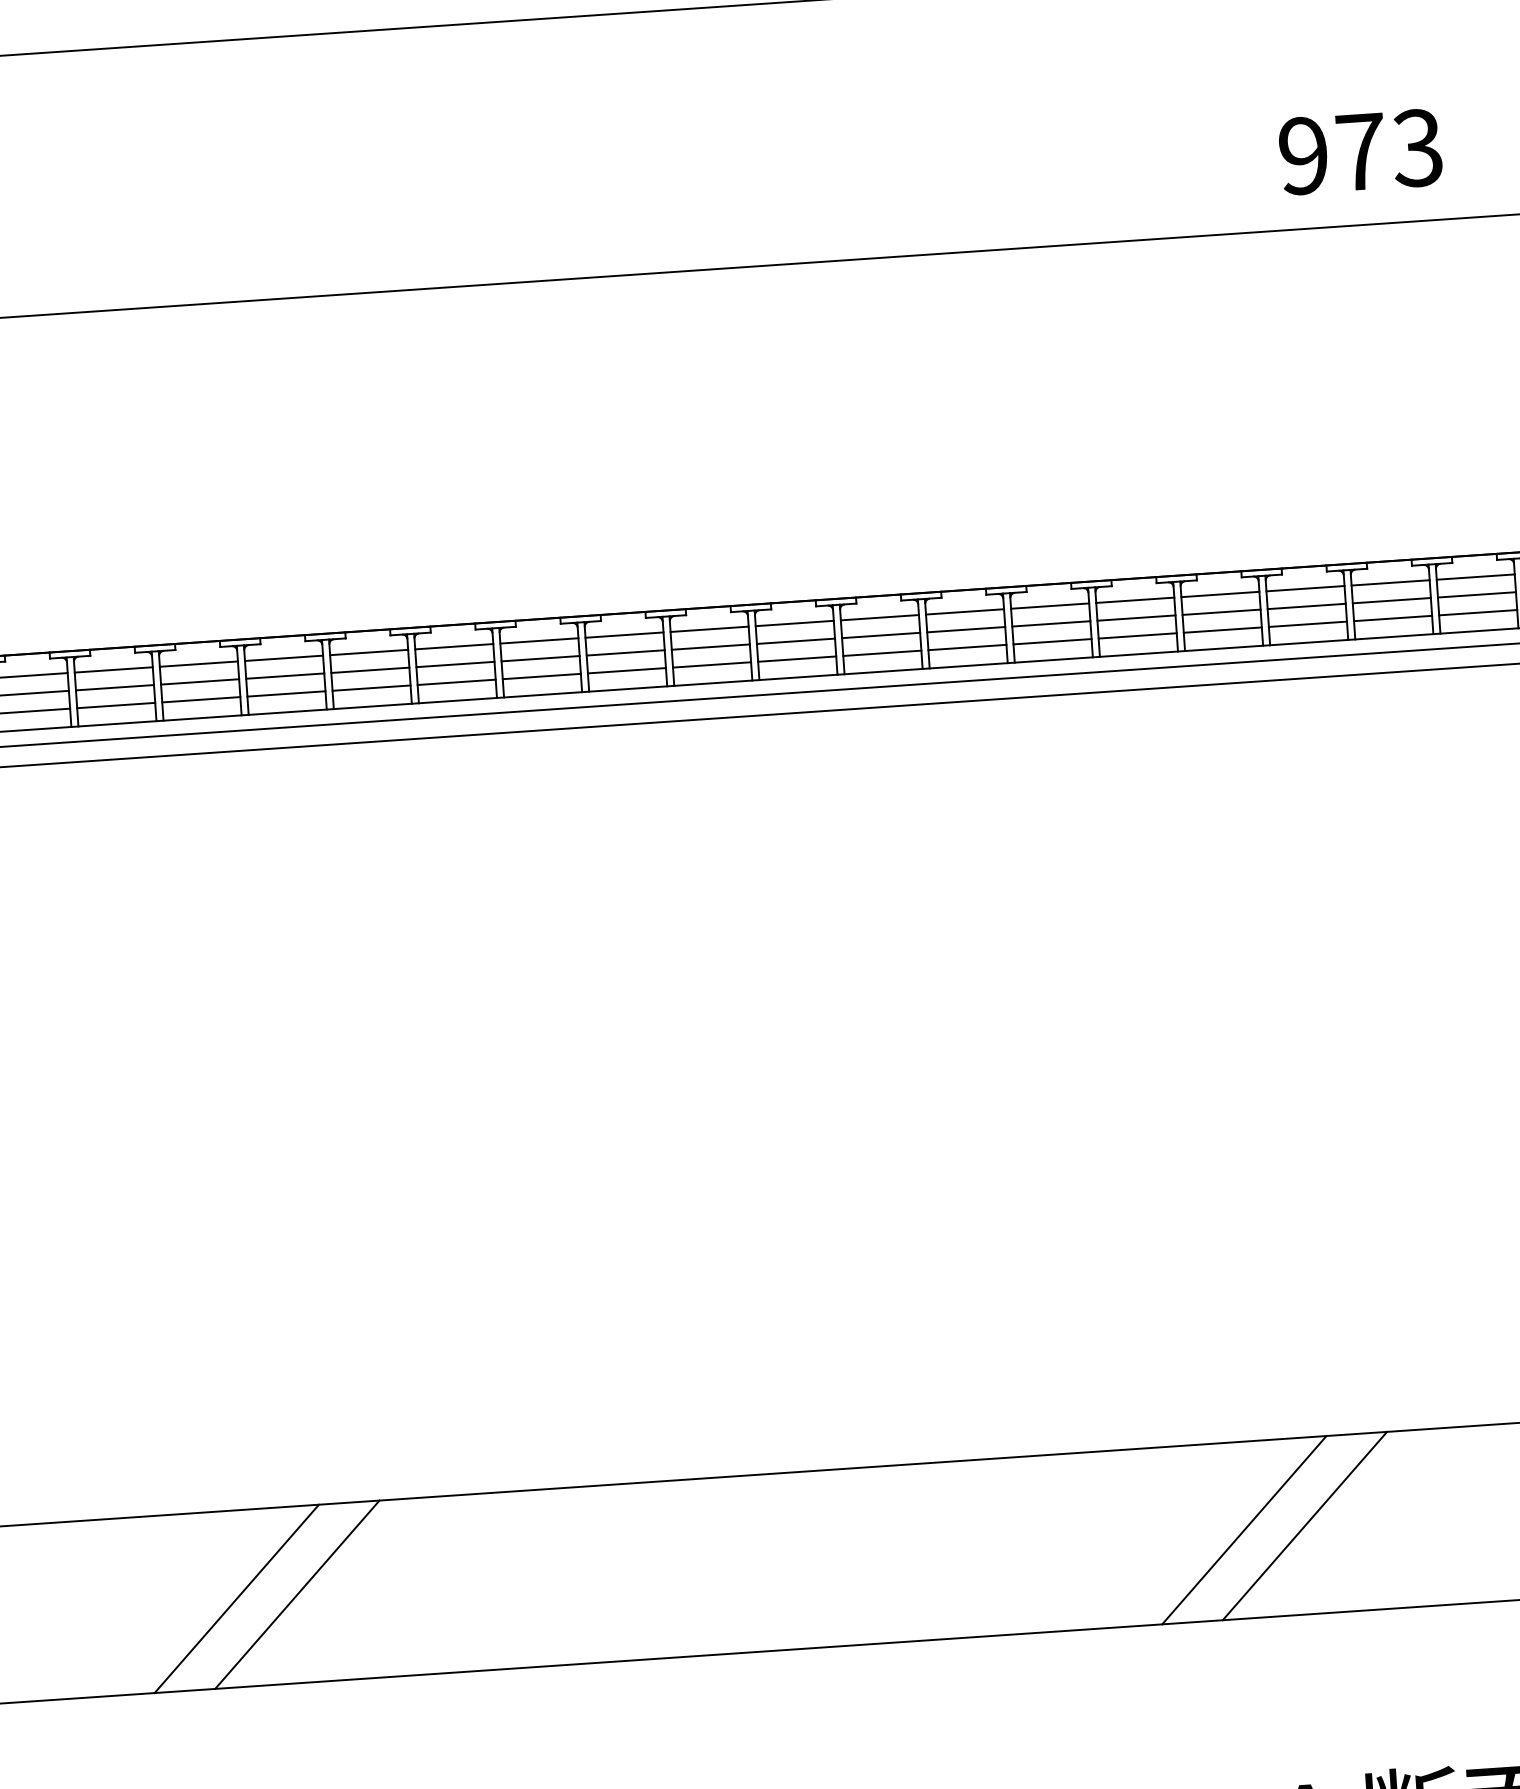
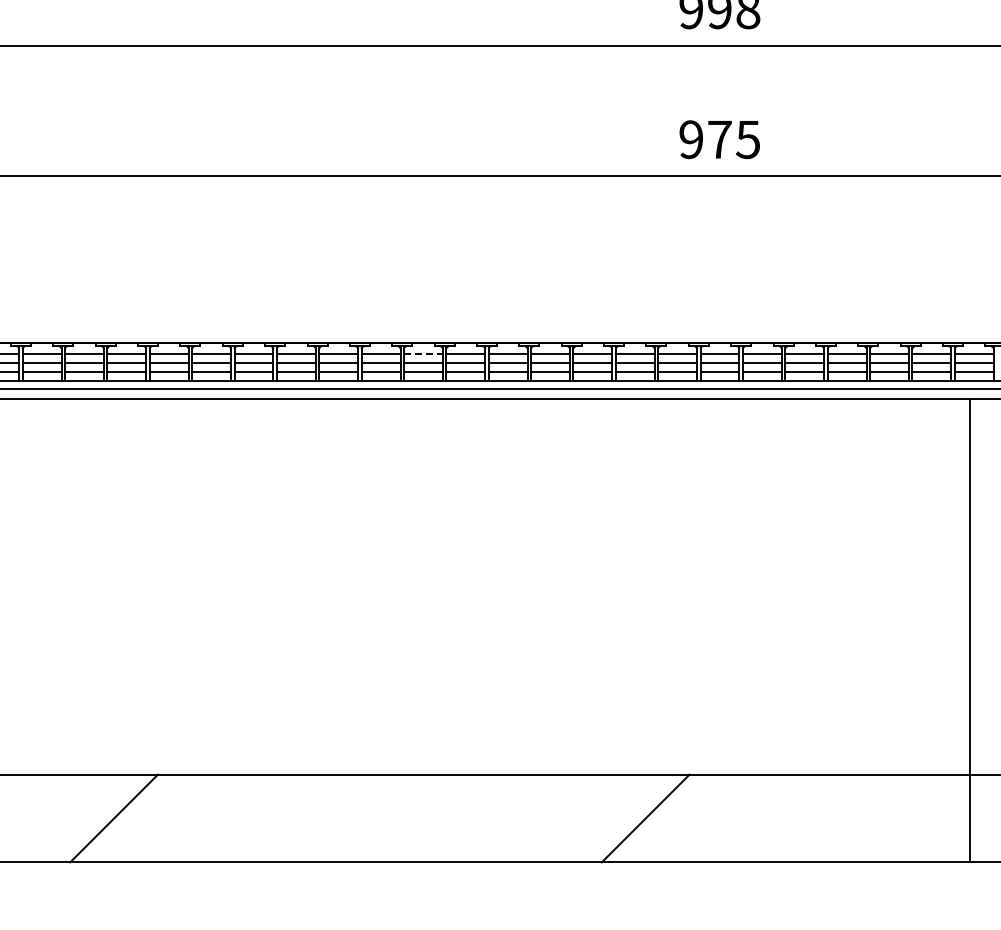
text: (1416, 147) -> (747, 139), 973 -> 975
line: (794, 624) -> (423, 354), solid -> dashed
line: (1244, 1530) -> (615, 818), removed
line: (297, 1594) -> (144, 818), removed

